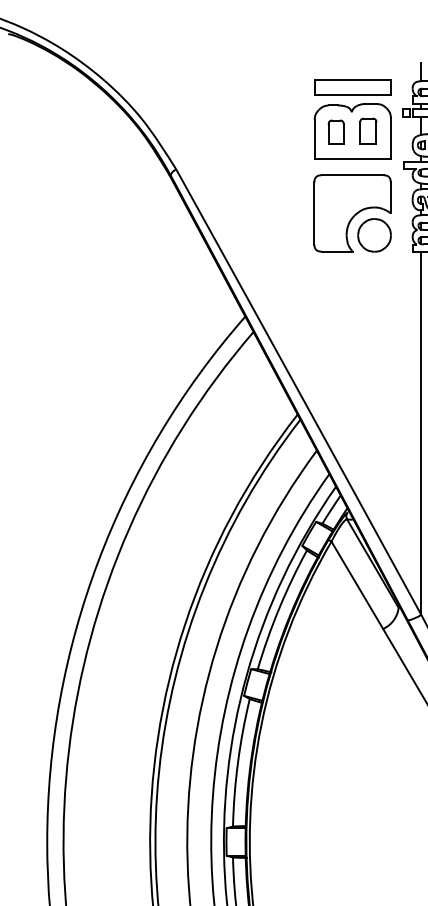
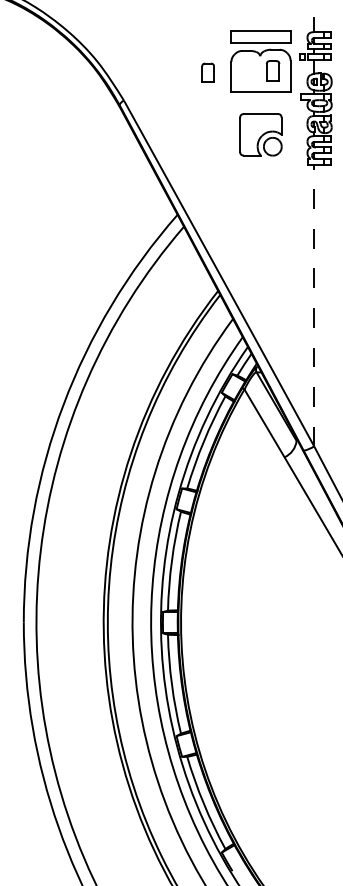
part: (335, 131) -> (207, 72), moved
part: (352, 213) -> (260, 134), size x0.7
line: (421, 433) -> (314, 305), solid -> dashed

